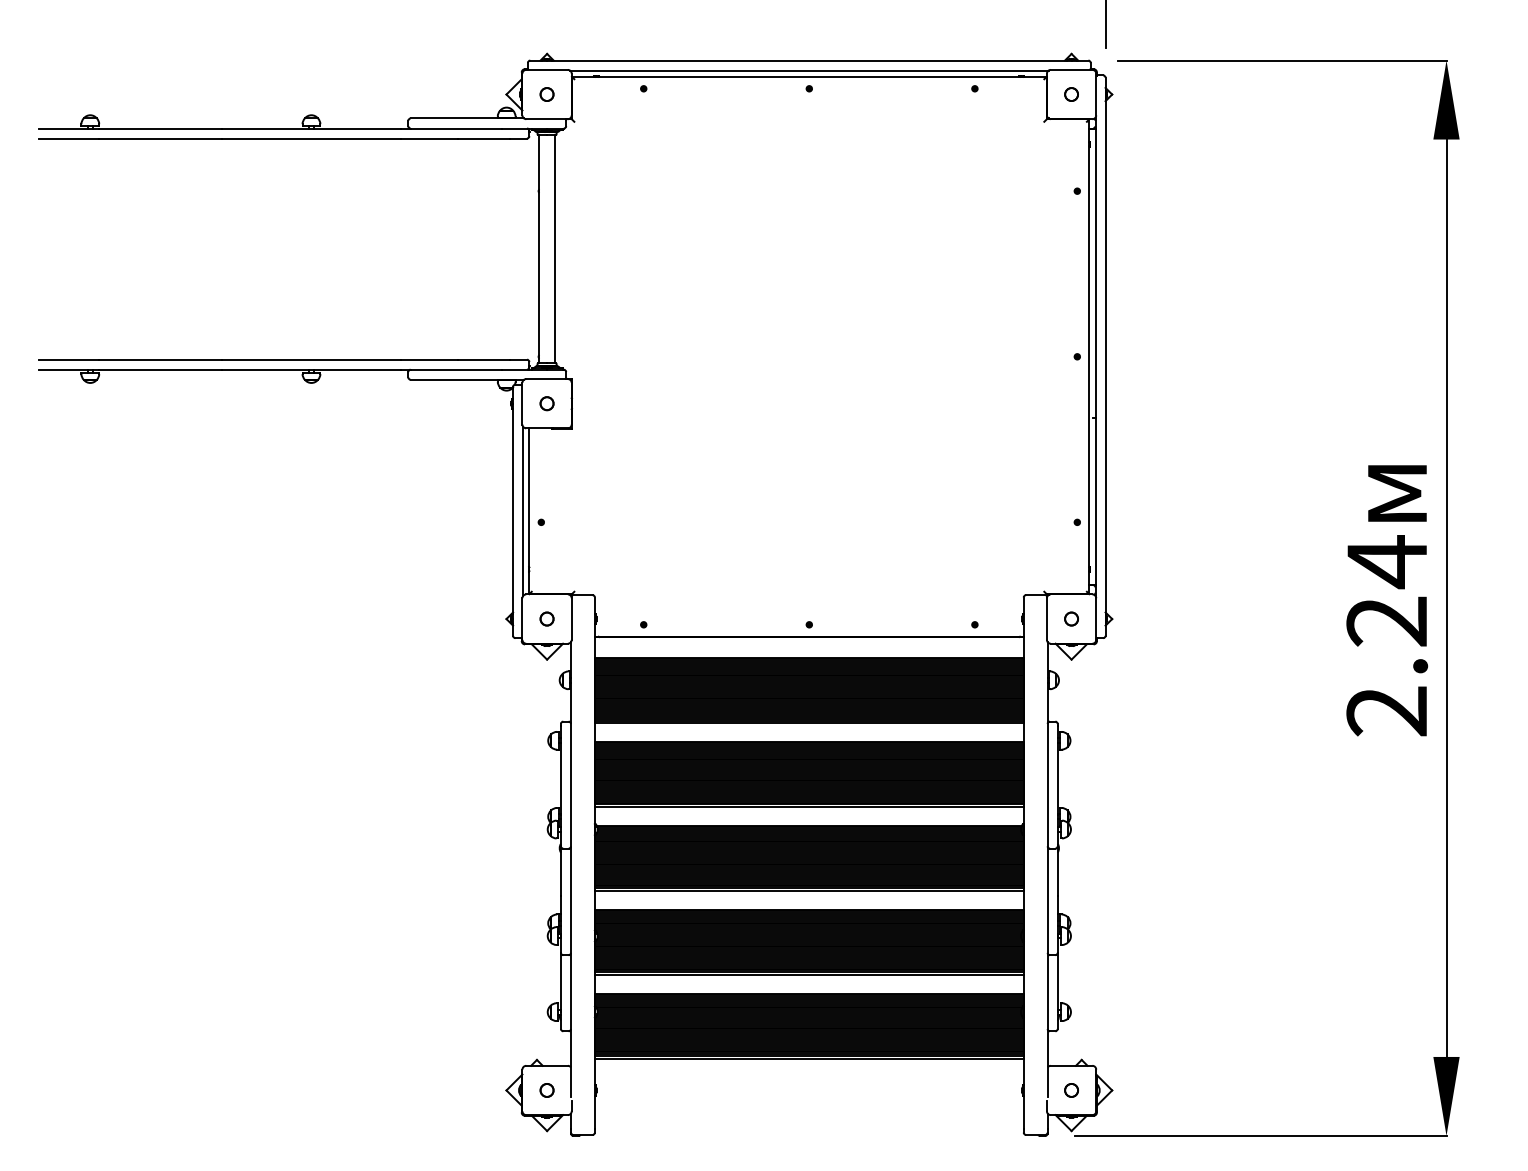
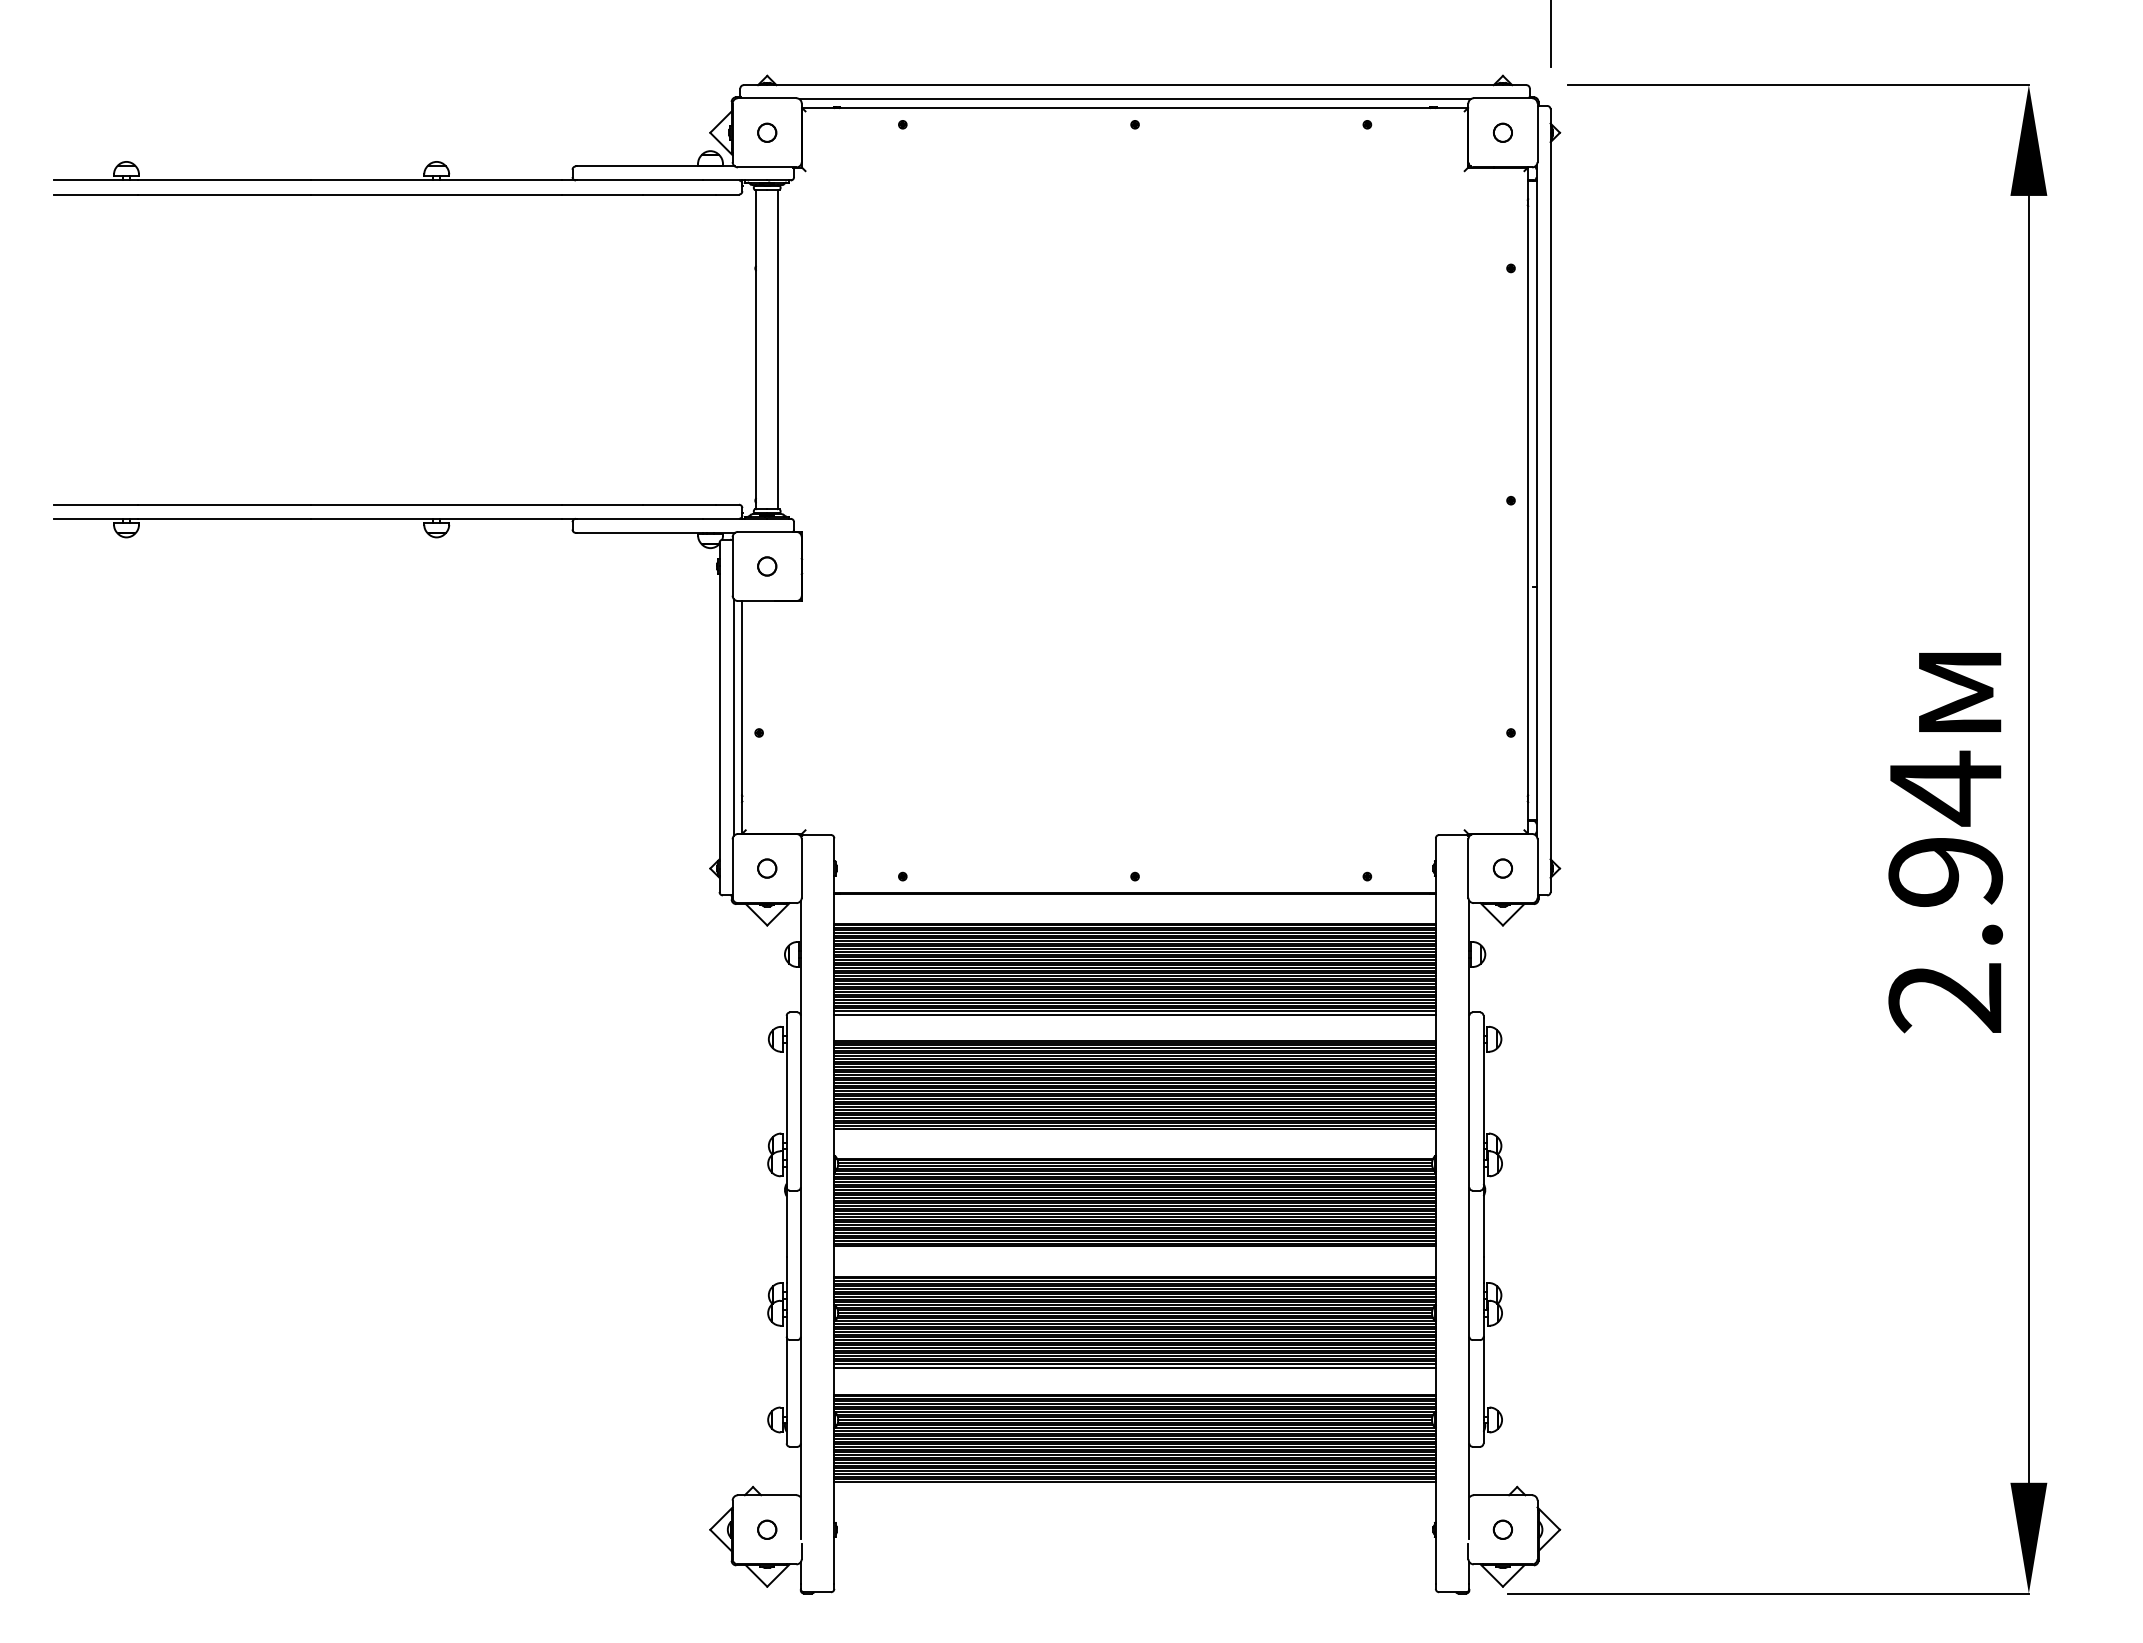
text: (1387, 621) -> (1945, 872), 2.24 -> 2.94
line: (808, 807) -> (1134, 1132), removed
line: (808, 891) -> (1134, 1250), removed
line: (808, 1058) -> (1134, 1485), removed

